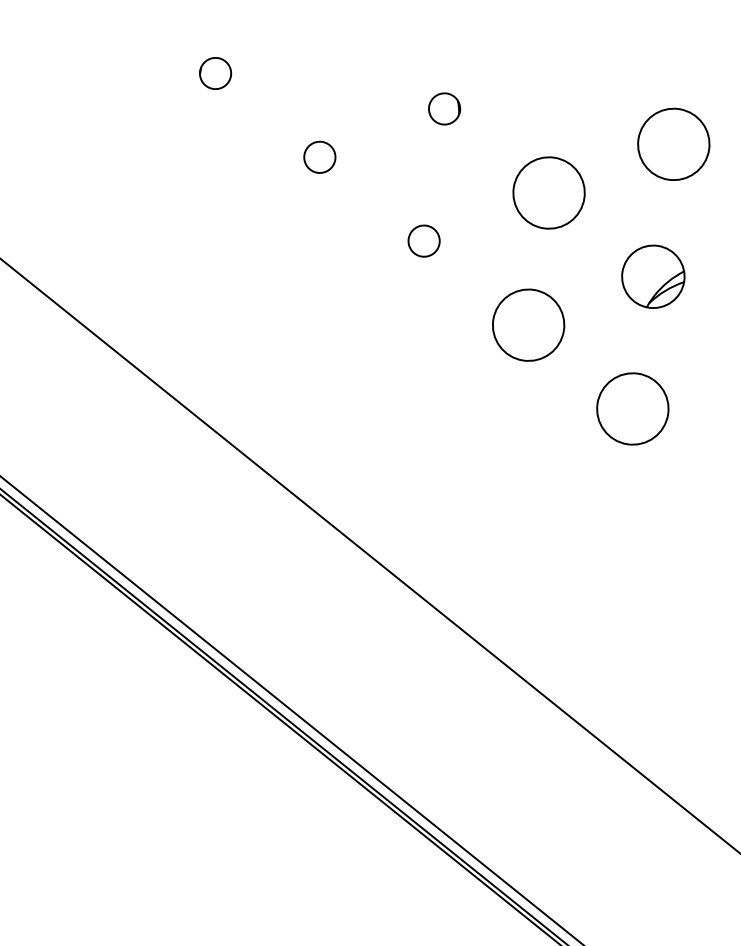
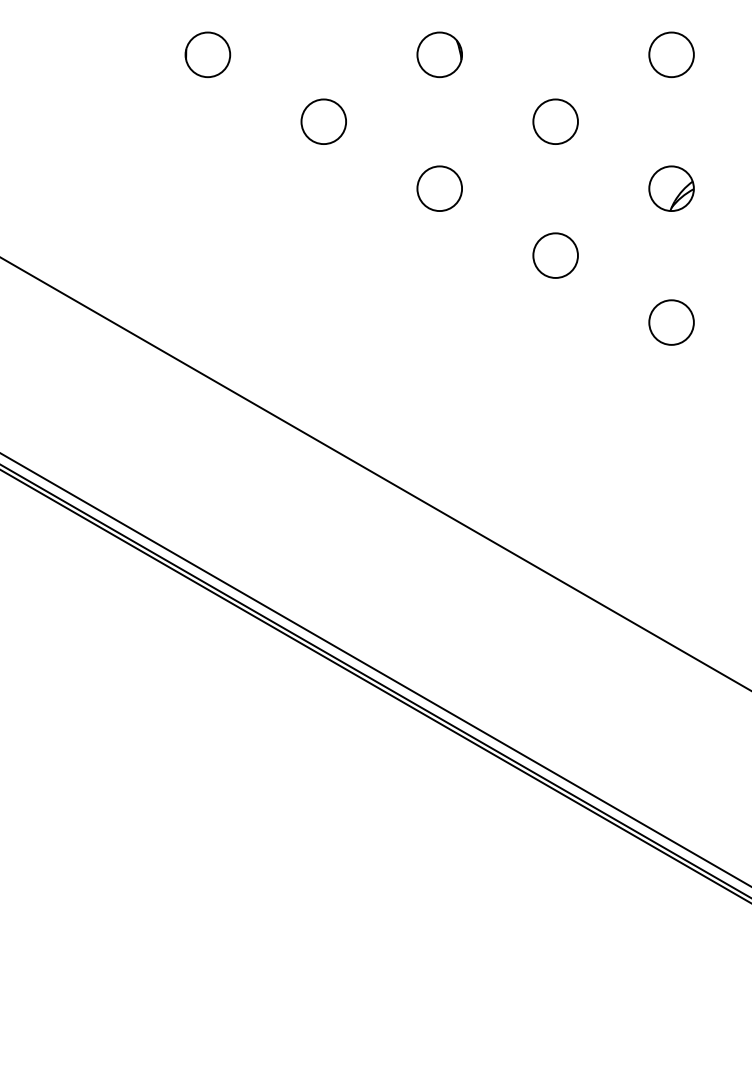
part: (215, 73) -> (207, 54), size x1.43
part: (444, 108) -> (439, 54), size x1.43
circle: (673, 144) -> (671, 54), size x0.62
circle: (319, 157) -> (323, 121), size x1.43
circle: (548, 192) -> (555, 121), size x0.62
circle: (423, 240) -> (439, 188), size x1.43
part: (653, 276) -> (671, 188), size x0.71
circle: (528, 324) -> (555, 255), size x0.62
circle: (632, 408) -> (671, 322), size x0.62

